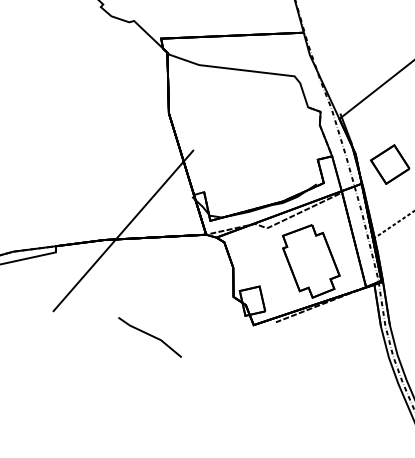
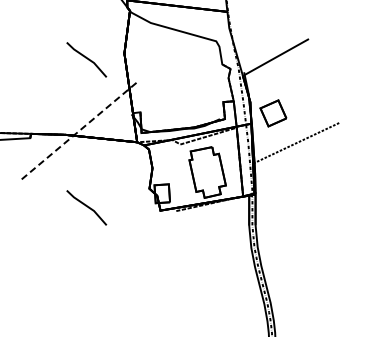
line: (117, 128) -> (86, 58), added
line: (123, 230) -> (79, 130), solid -> dashed

